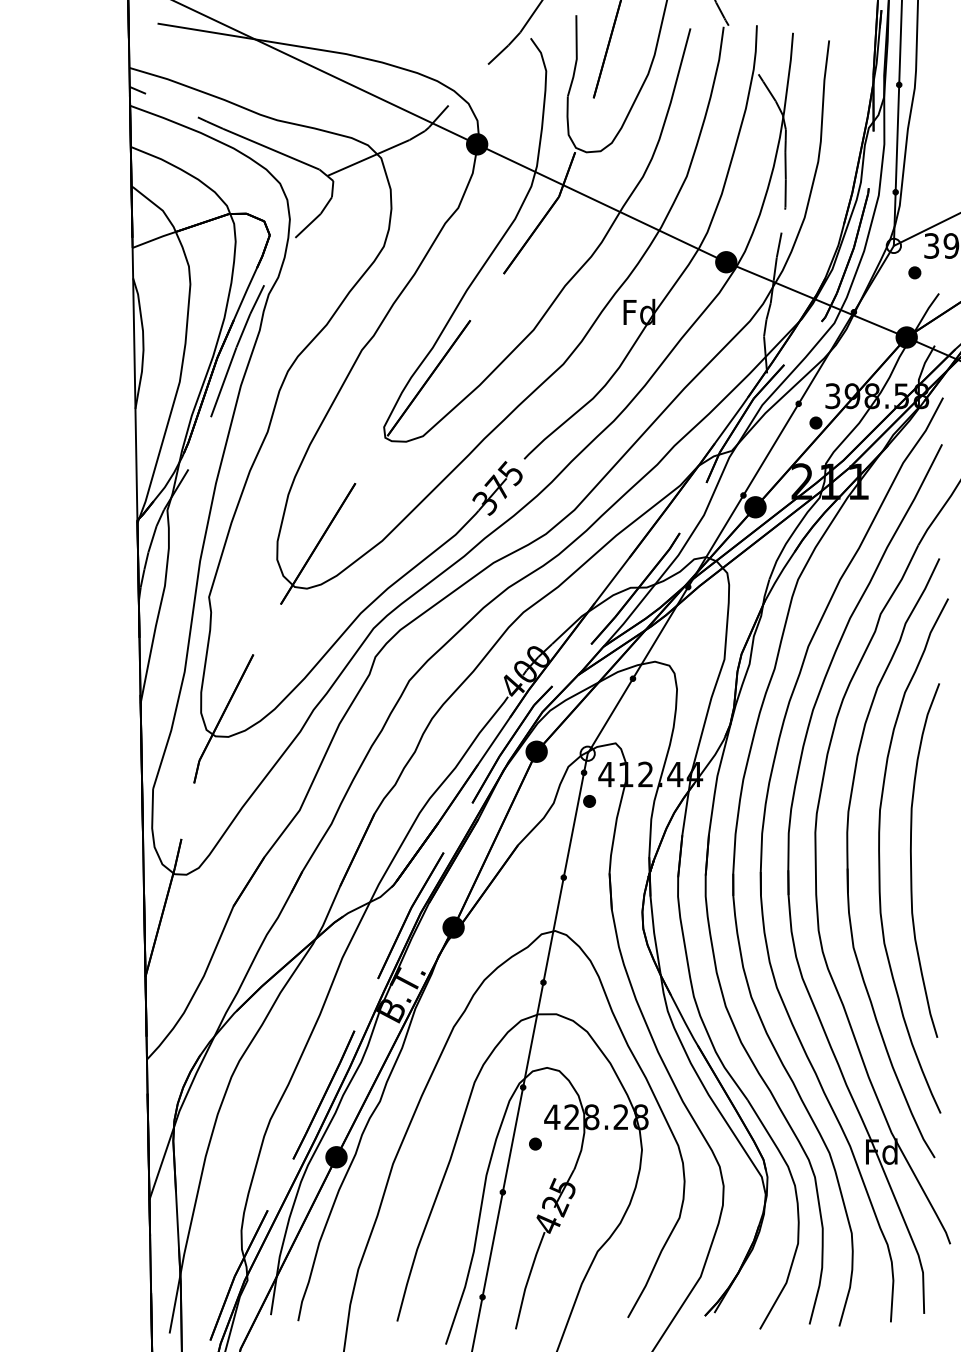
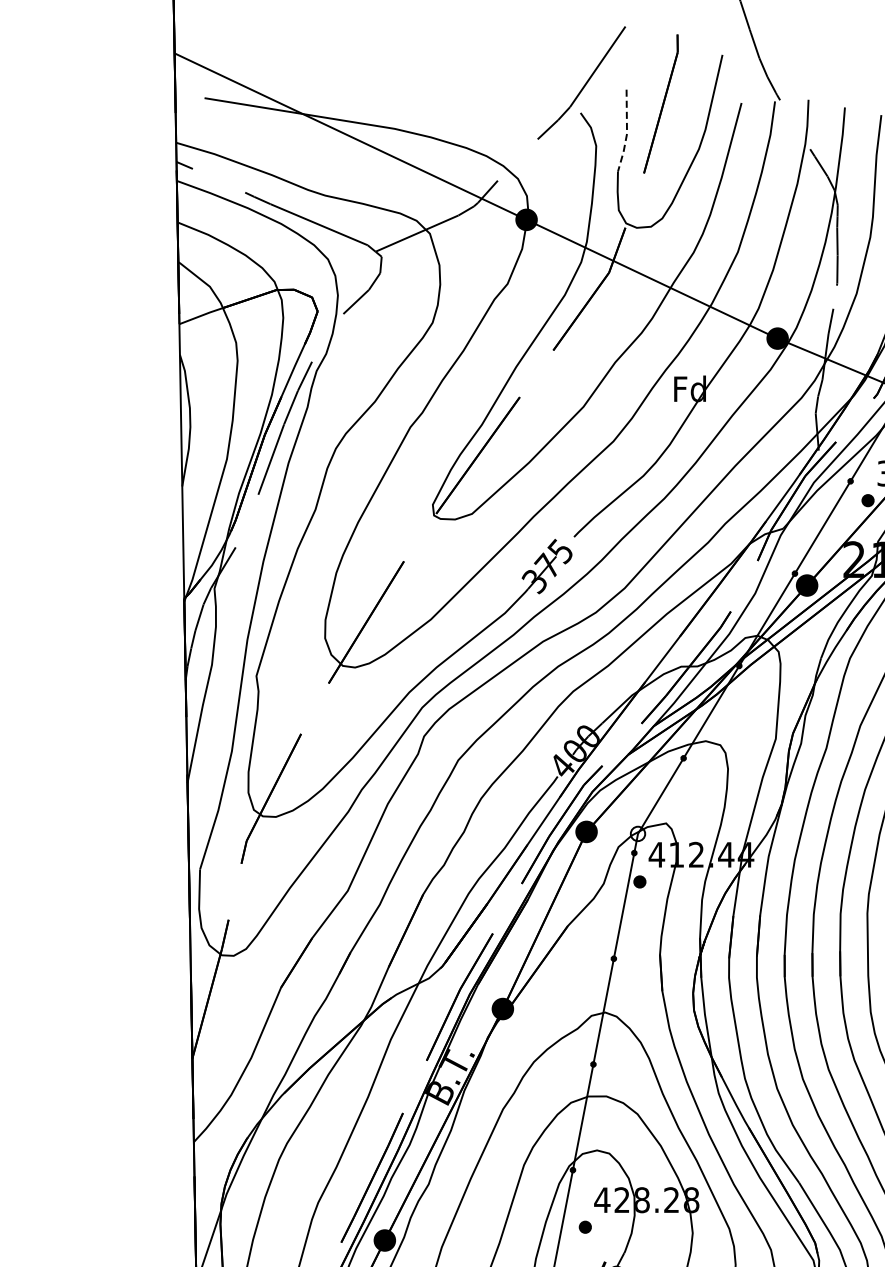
line: (576, 58) -> (626, 133), solid -> dashed

